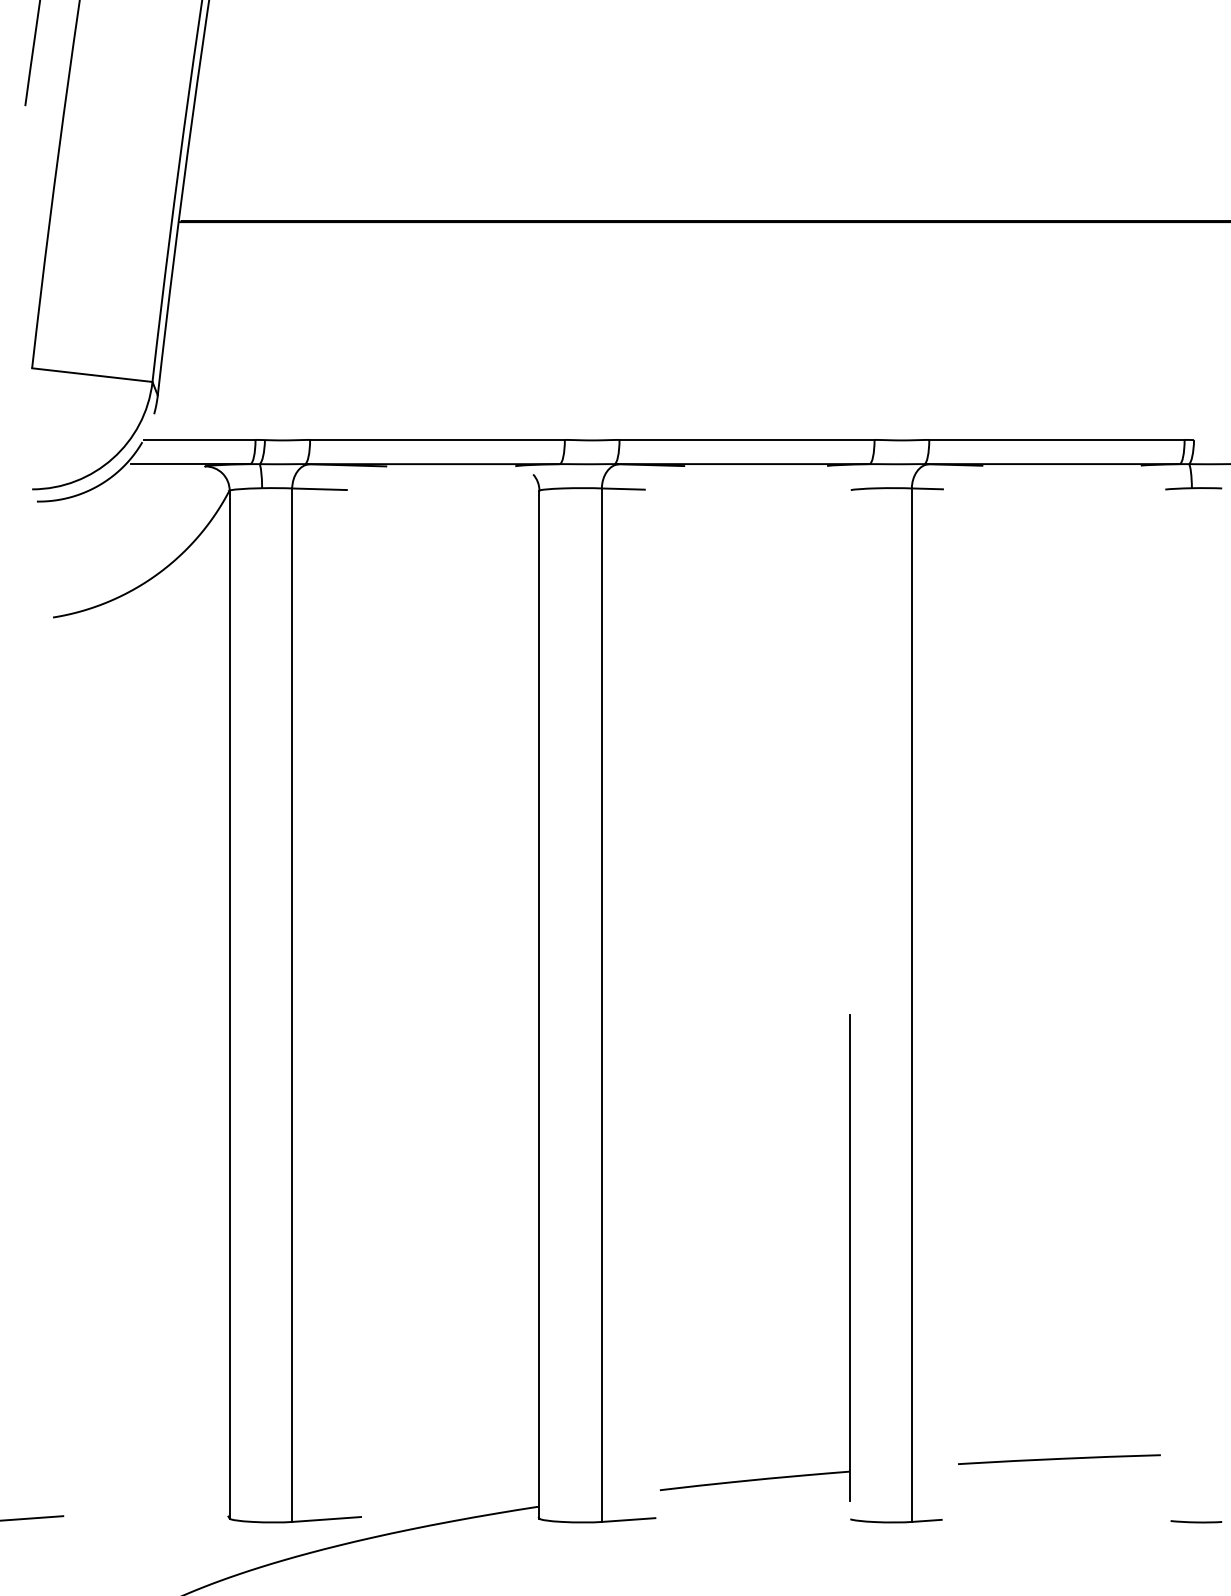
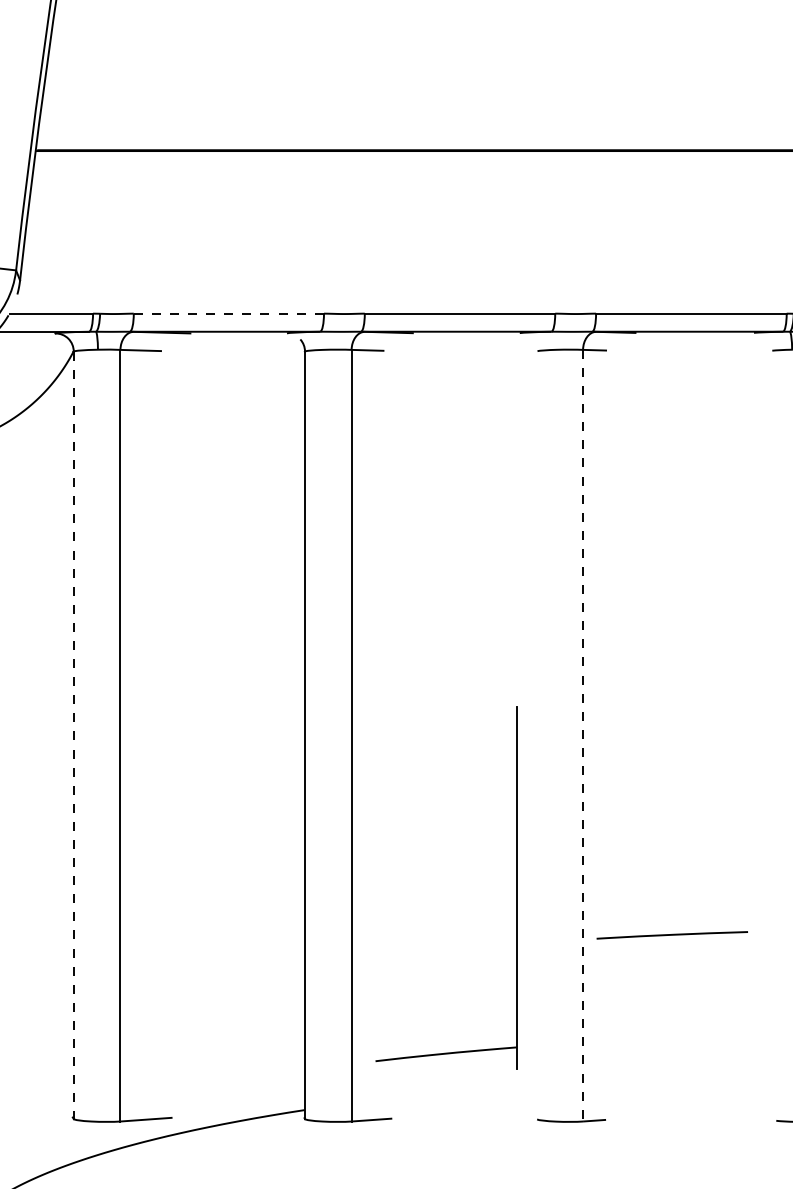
line: (437, 439) -> (228, 313), solid -> dashed
line: (229, 1005) -> (73, 735), solid -> dashed
line: (911, 1005) -> (582, 735), solid -> dashed
part: (849, 1257) -> (517, 887), moved
line: (1059, 1459) -> (672, 935), moved

